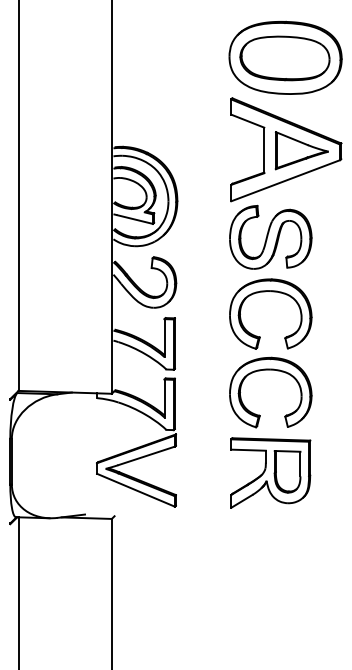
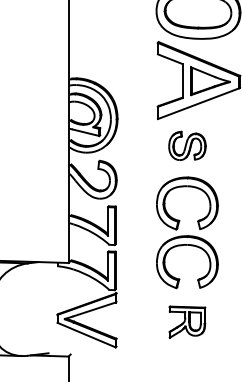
part: (270, 236) -> (187, 145), size x0.6
part: (270, 472) -> (187, 321), size x0.6

